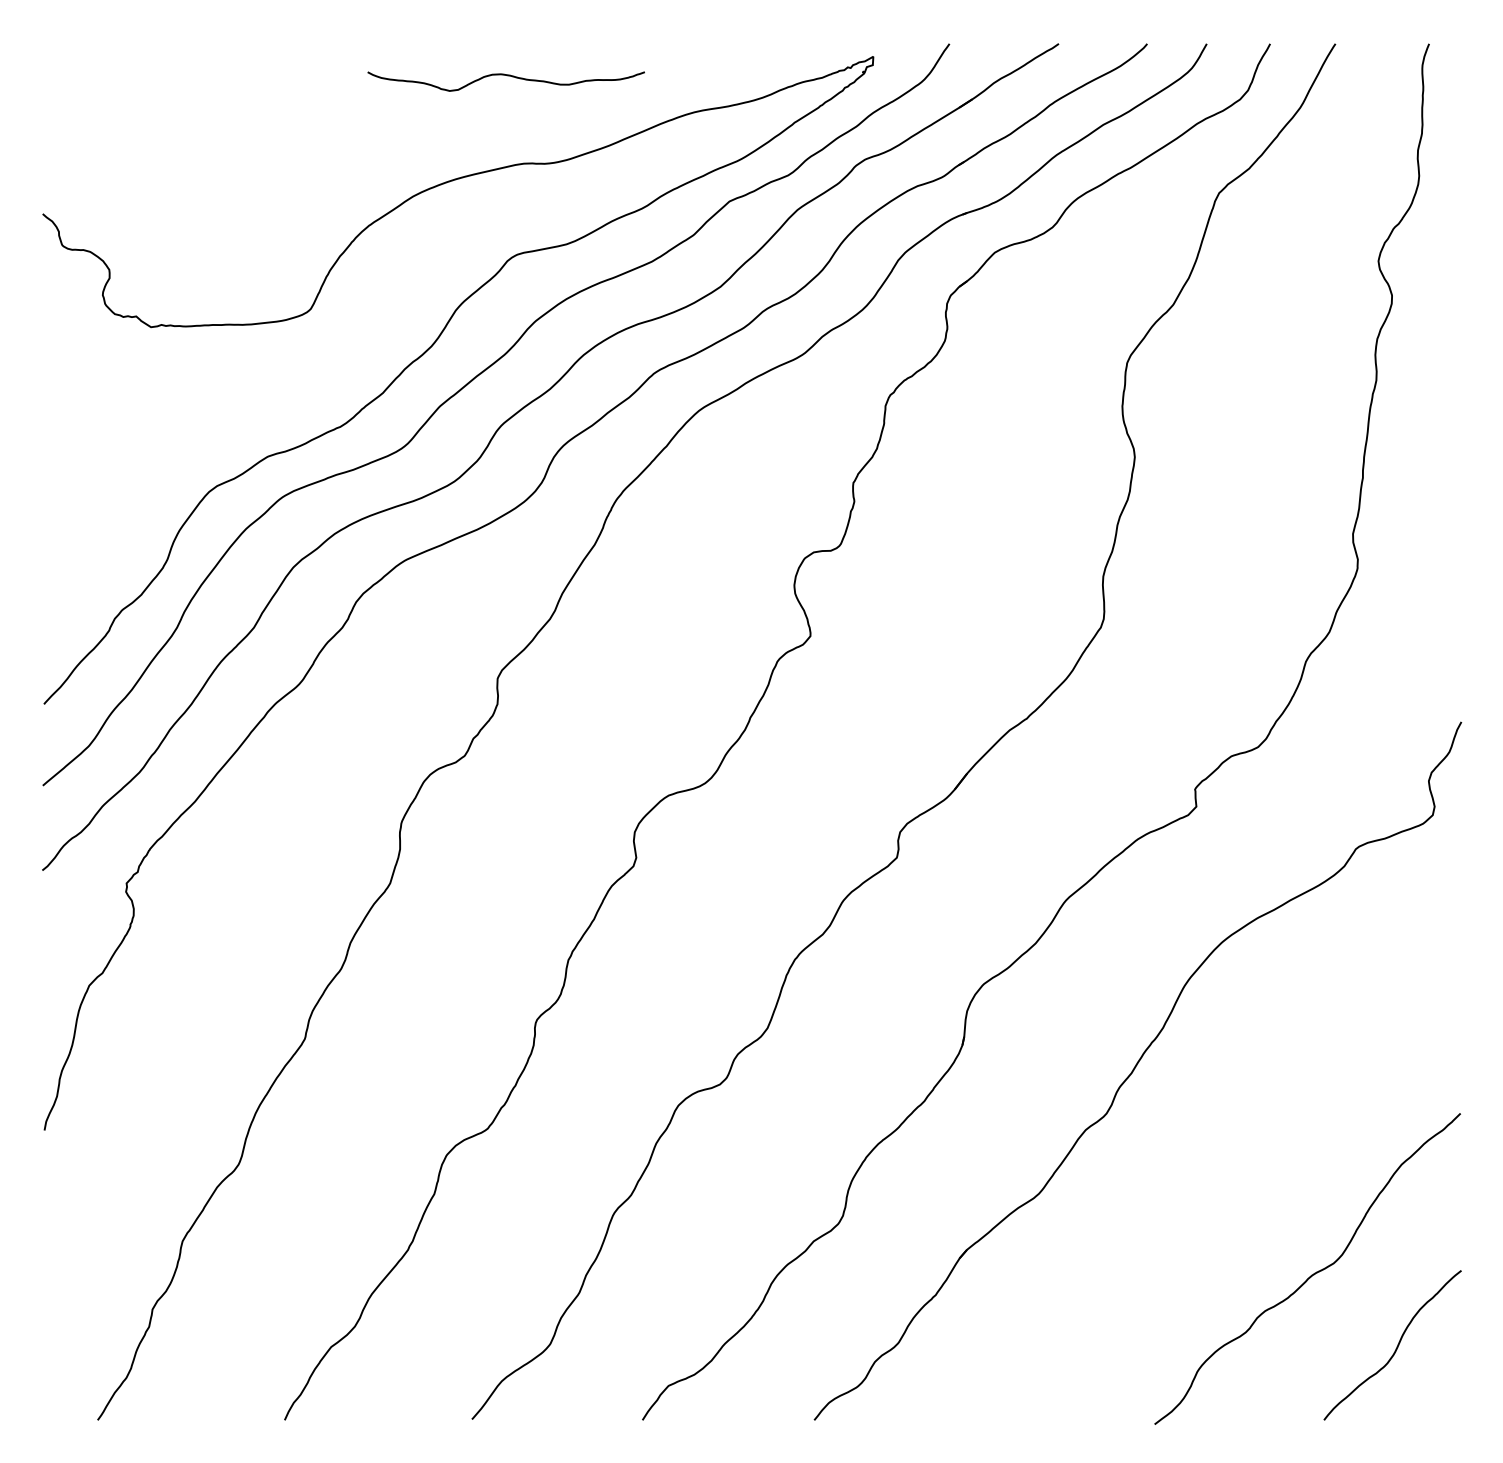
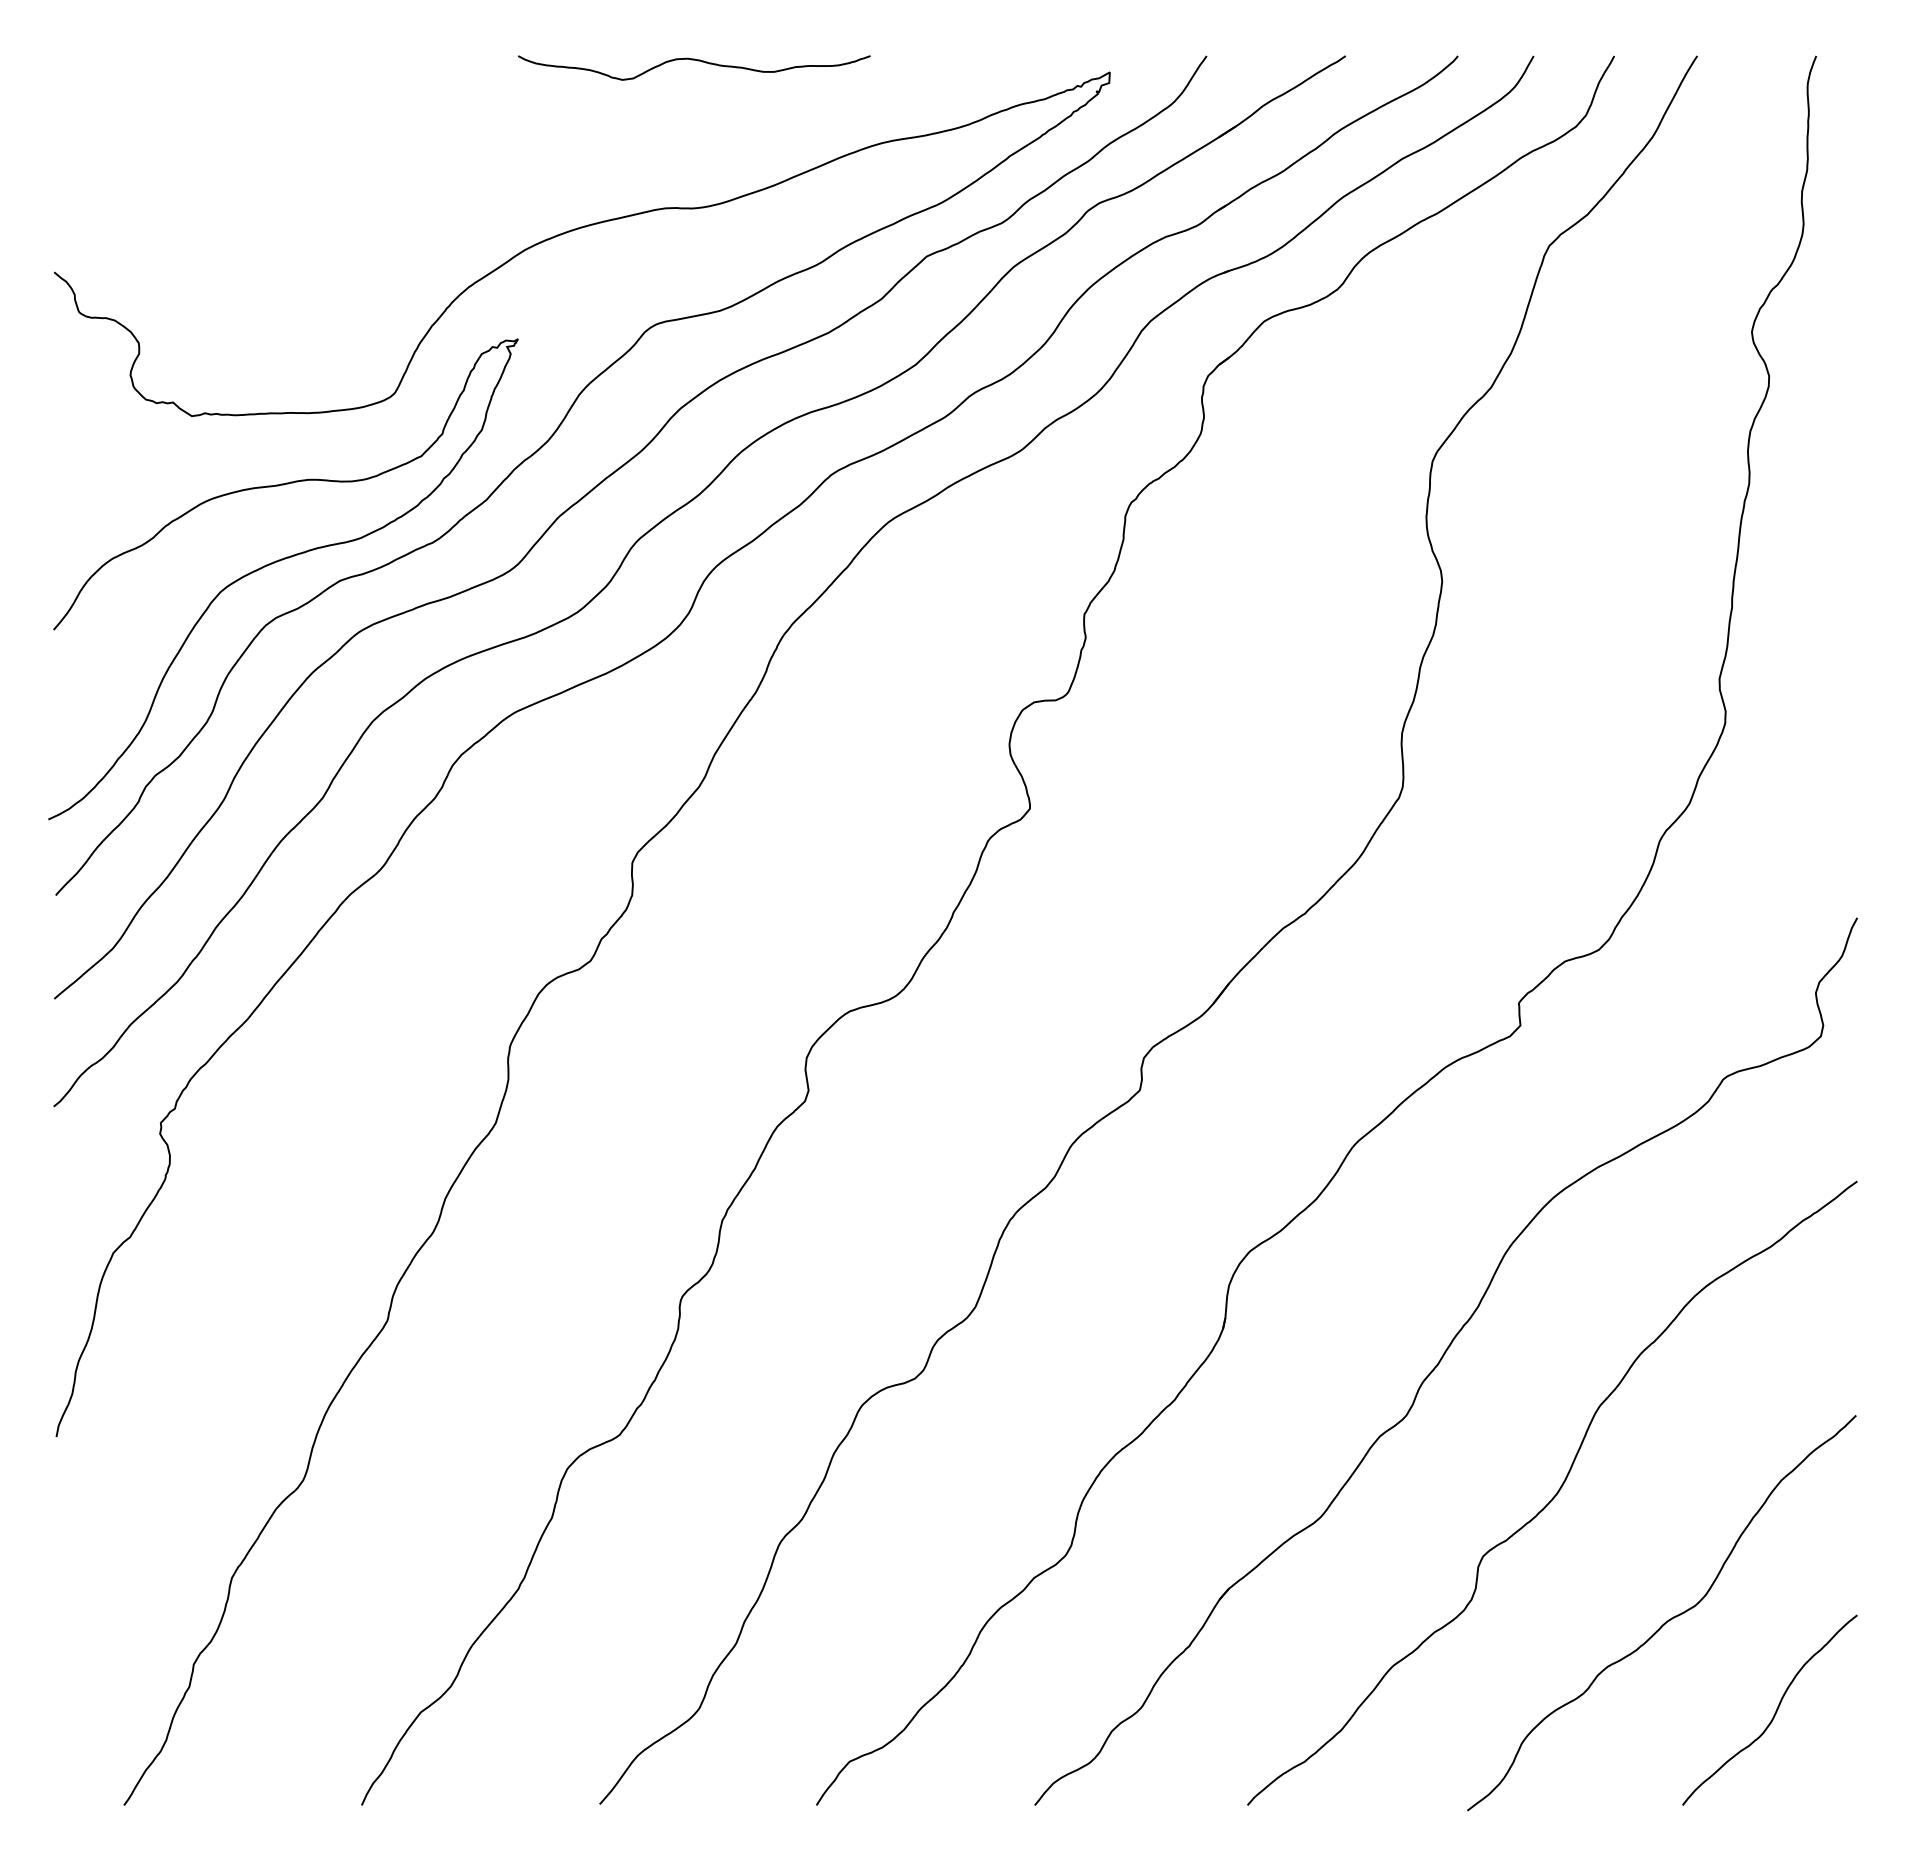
curve: (508, 76) -> (697, 61), moved
curve: (218, 442) -> (277, 562), added
curve: (1223, 1175) -> (1555, 1494), added

